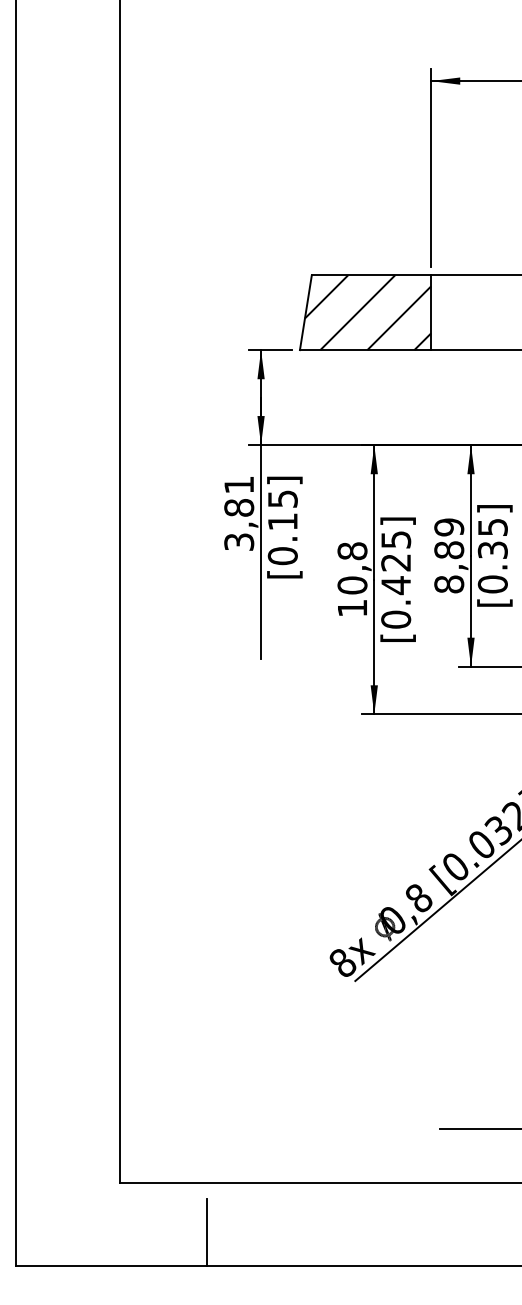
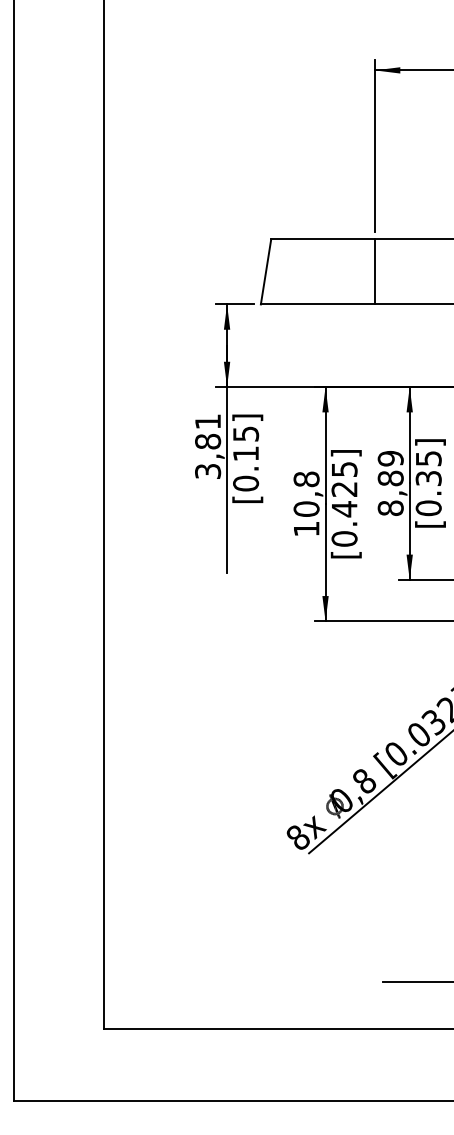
hatch: (367, 312) -> (319, 271), removed
line: (206, 1232) -> (179, 1072), removed

